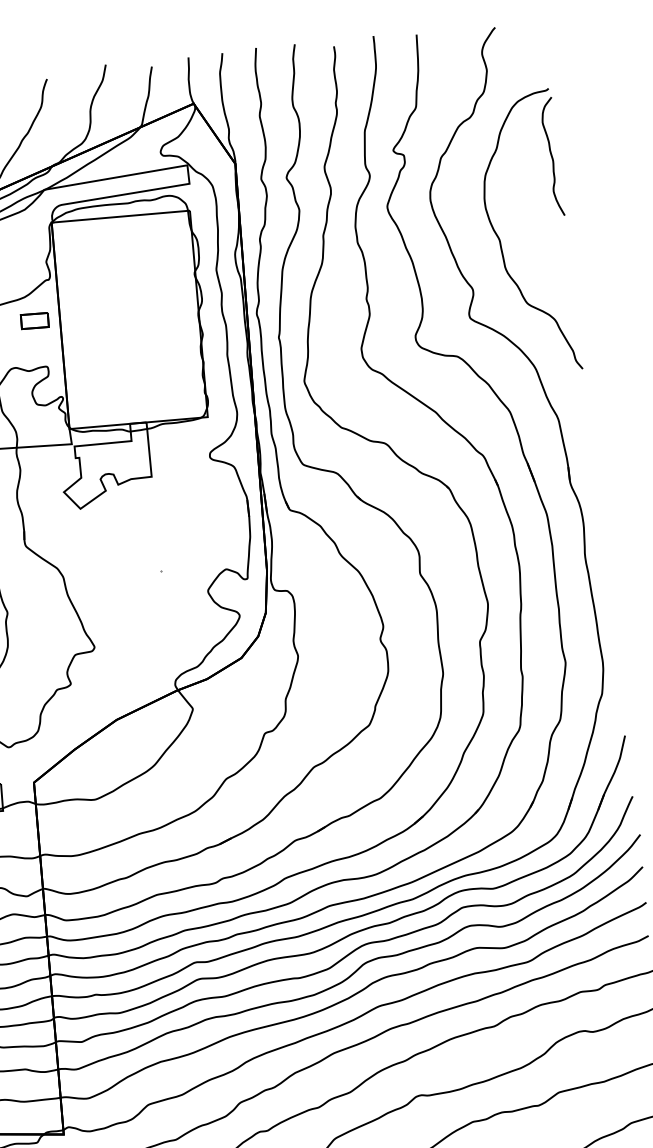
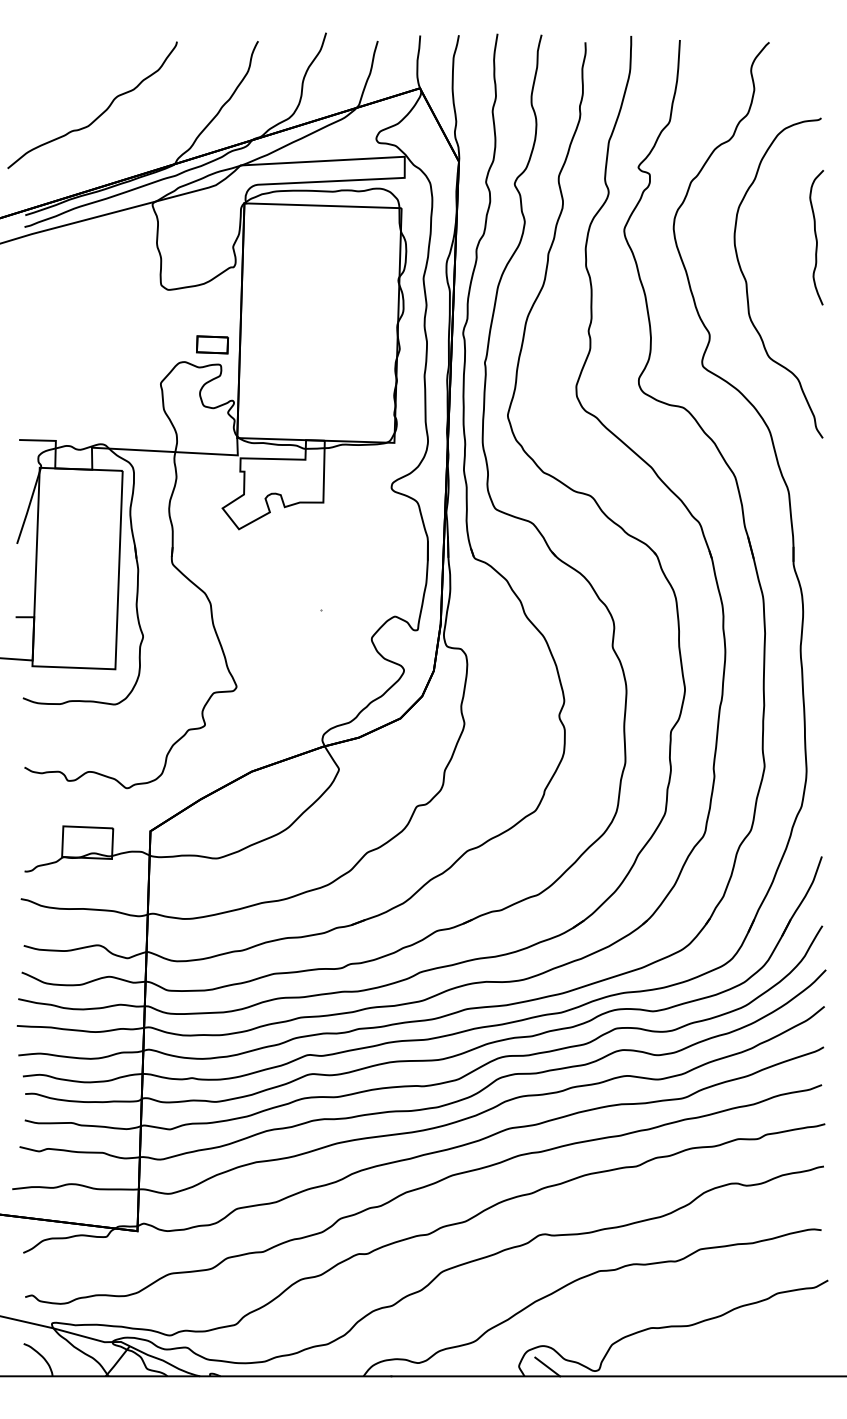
curve: (552, 156) -> (816, 237), moved
part: (34, 320) -> (212, 344), moved

